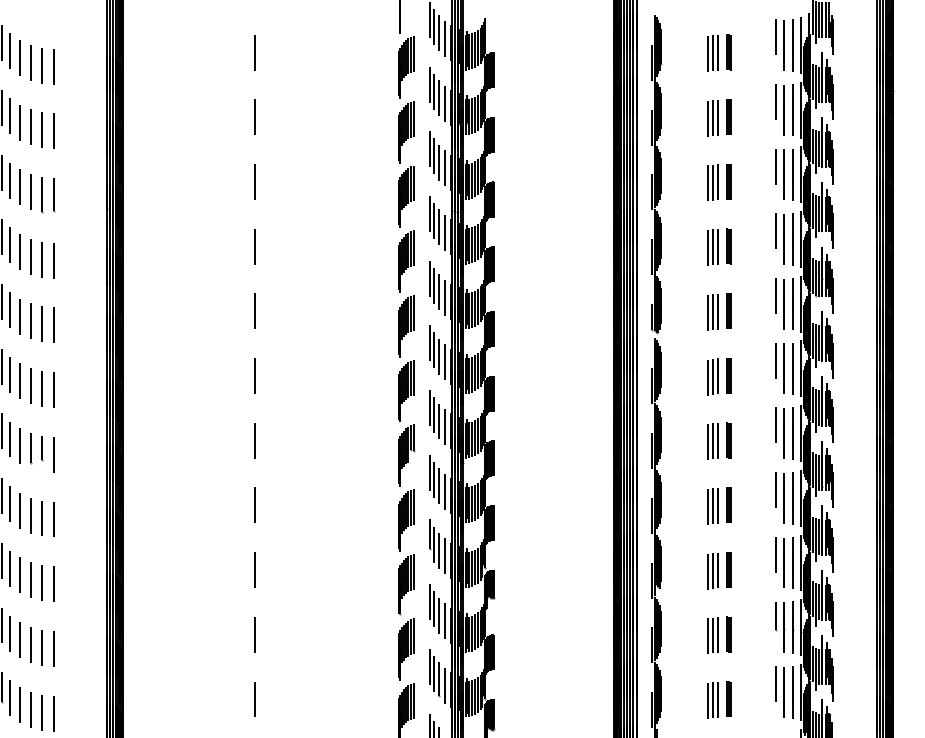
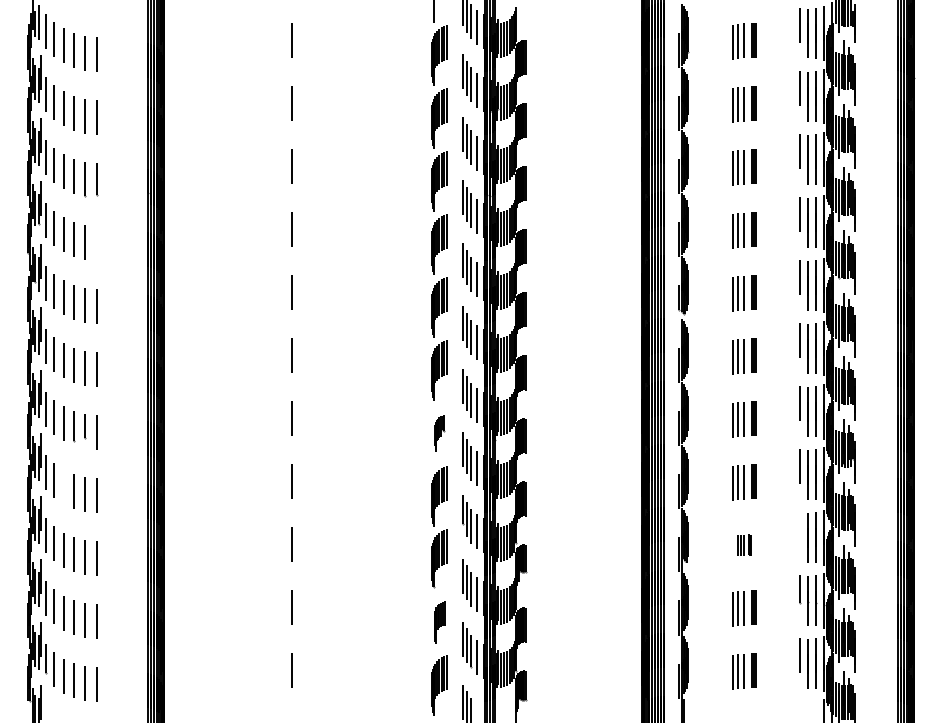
line: (54, 259) -> (96, 242), removed
part: (406, 455) -> (439, 433), size x0.6
line: (20, 510) -> (63, 486), removed
line: (775, 554) -> (799, 529), removed
part: (719, 570) -> (744, 545), size x0.6
part: (406, 649) -> (439, 622), size x0.7

